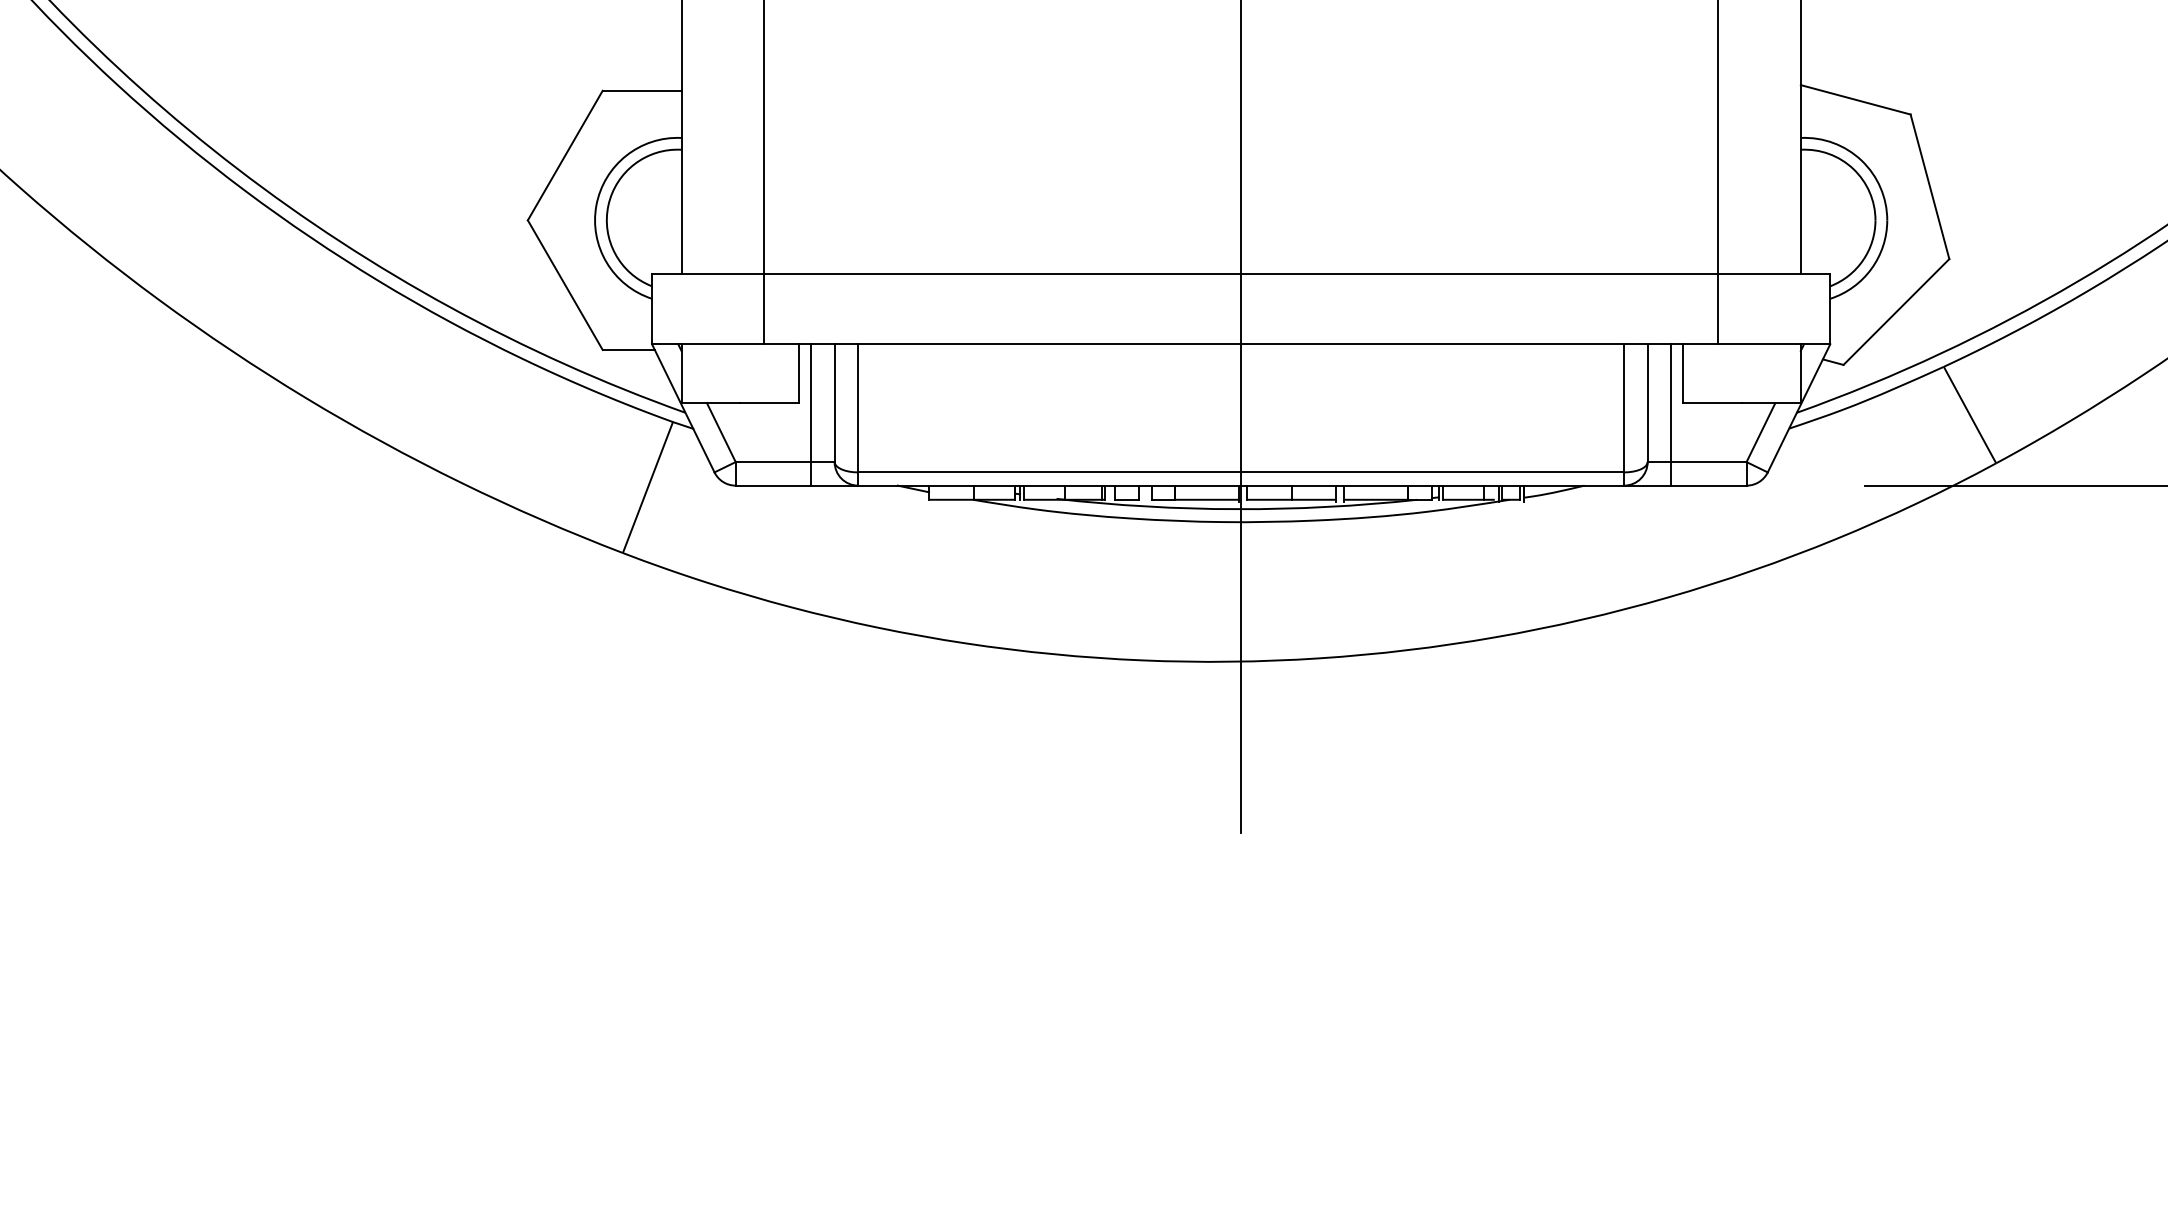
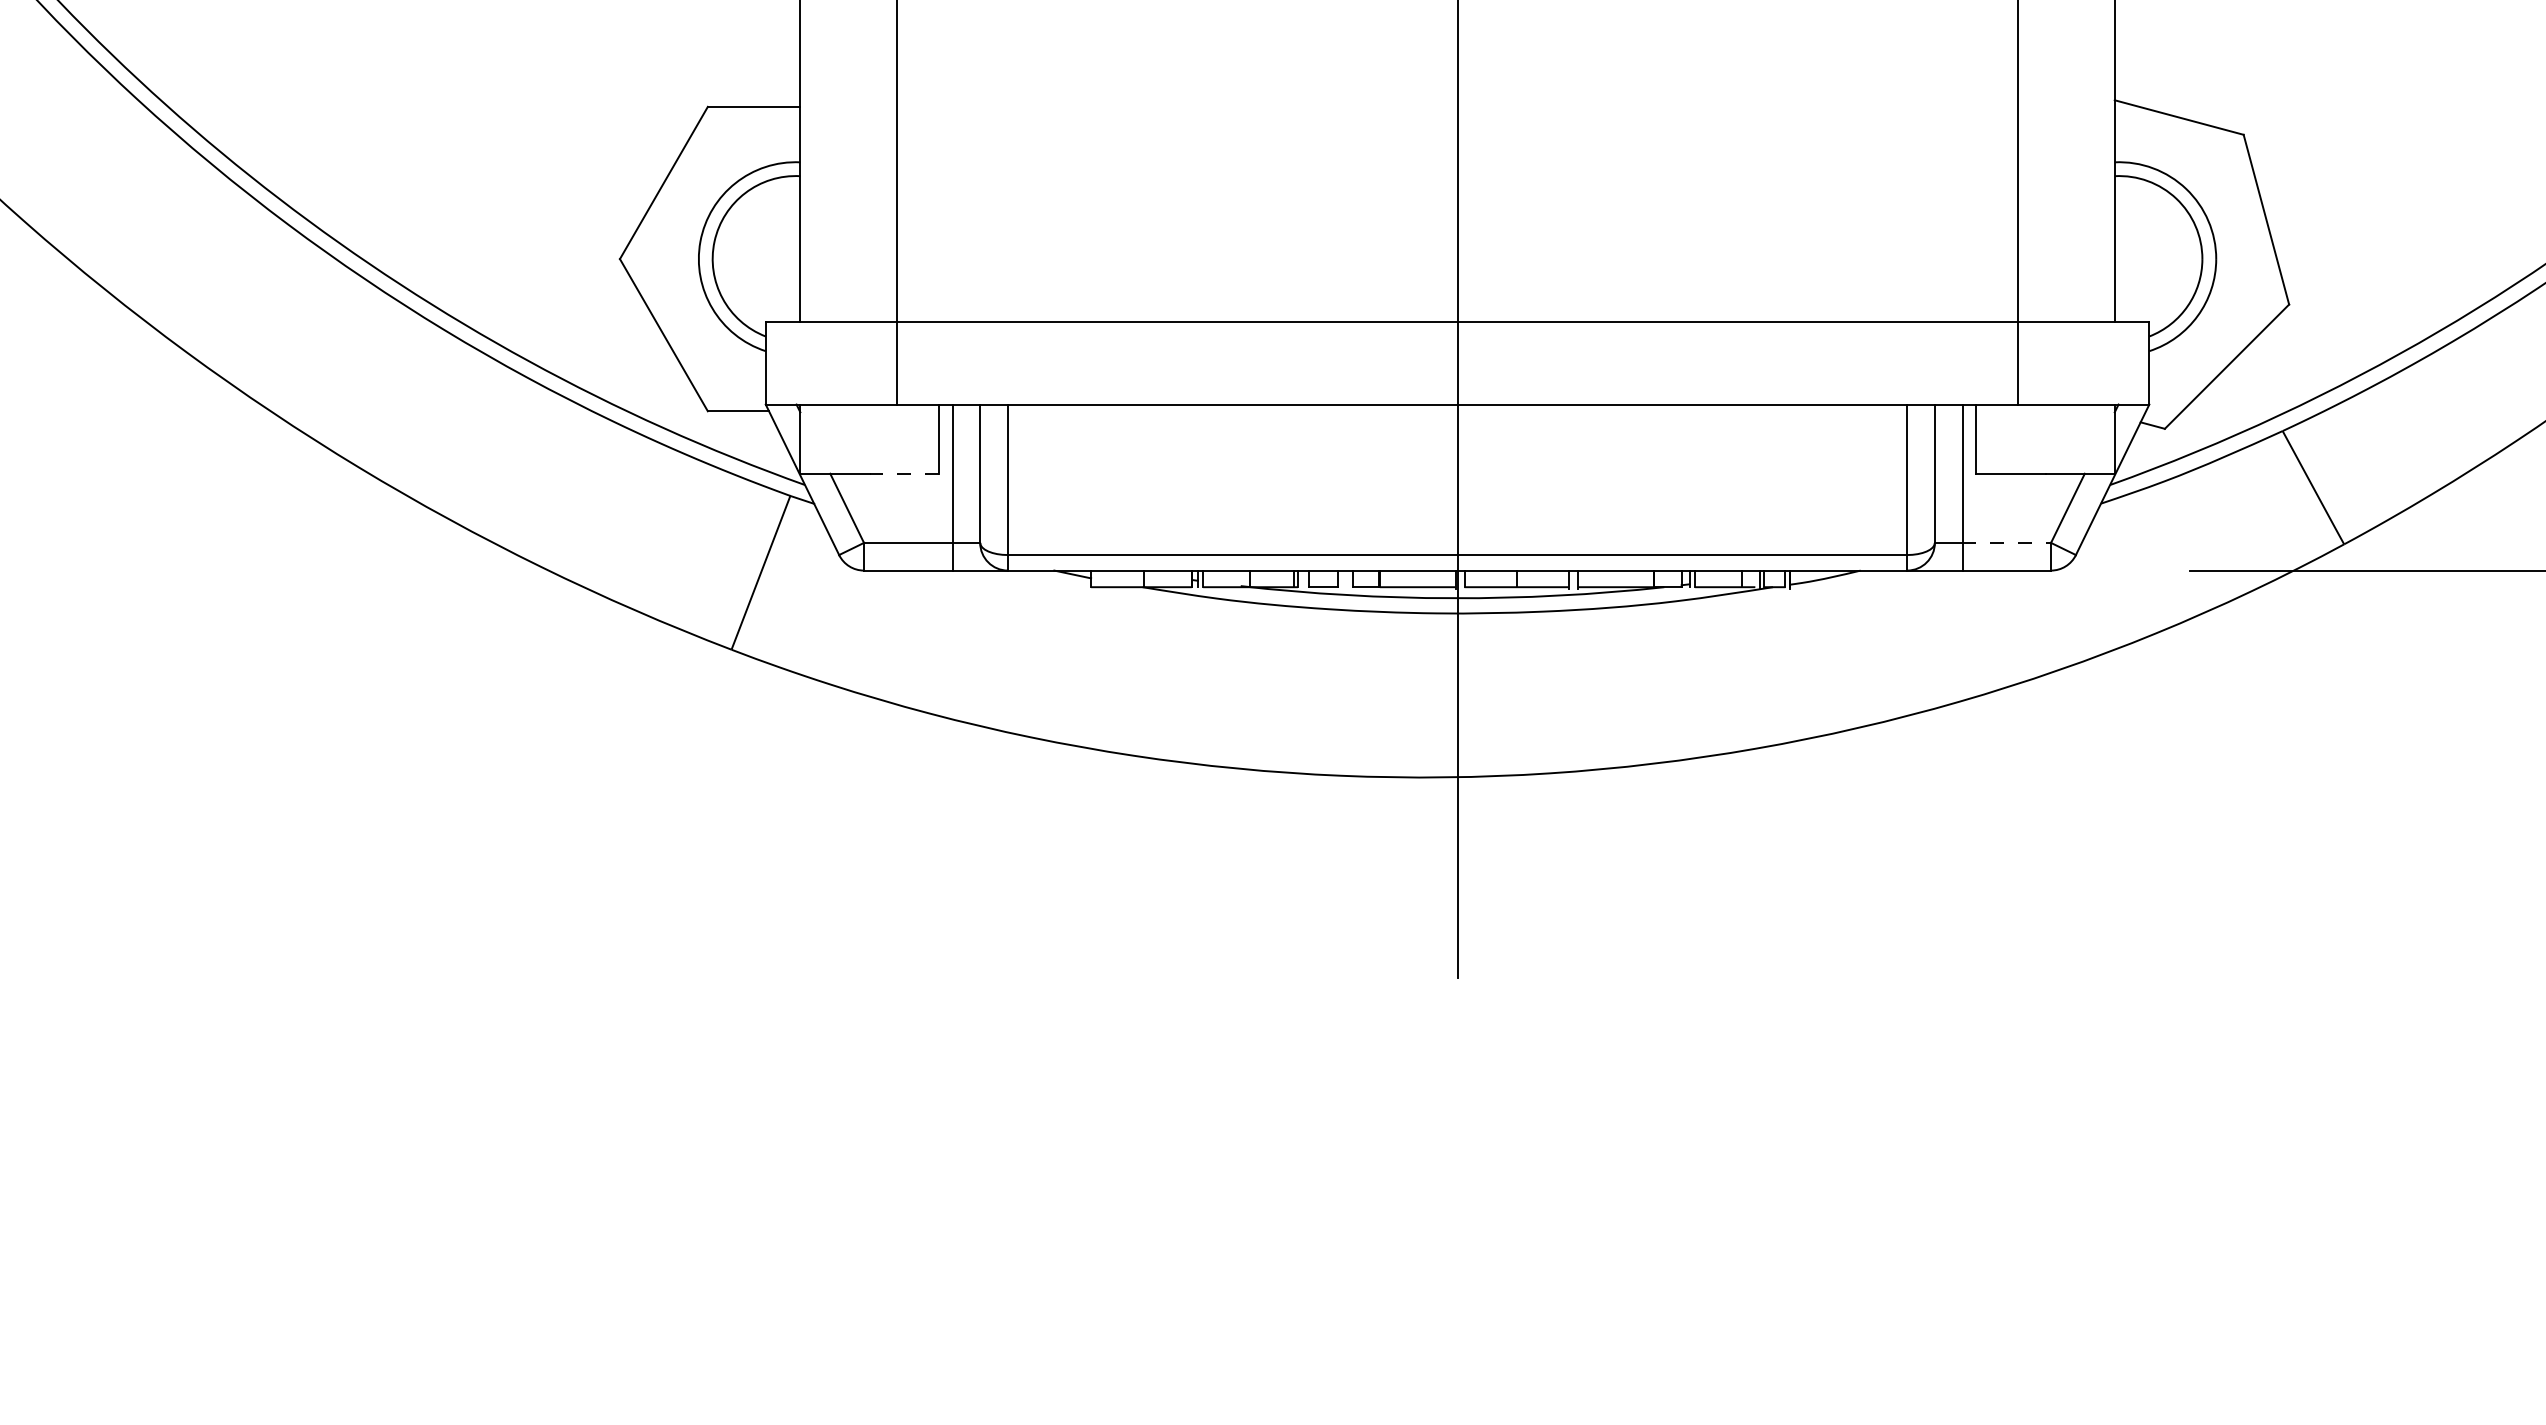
line: (770, 402) -> (904, 473), solid -> dashed
line: (1709, 461) -> (2007, 542), solid -> dashed

